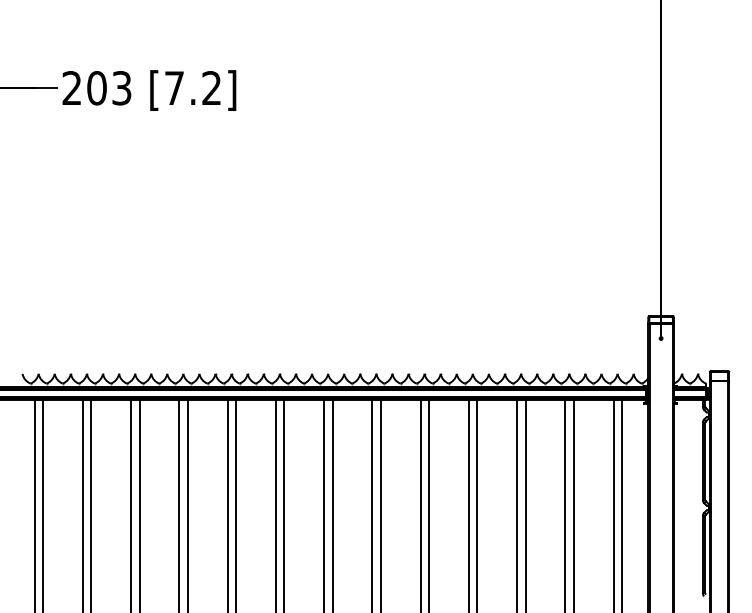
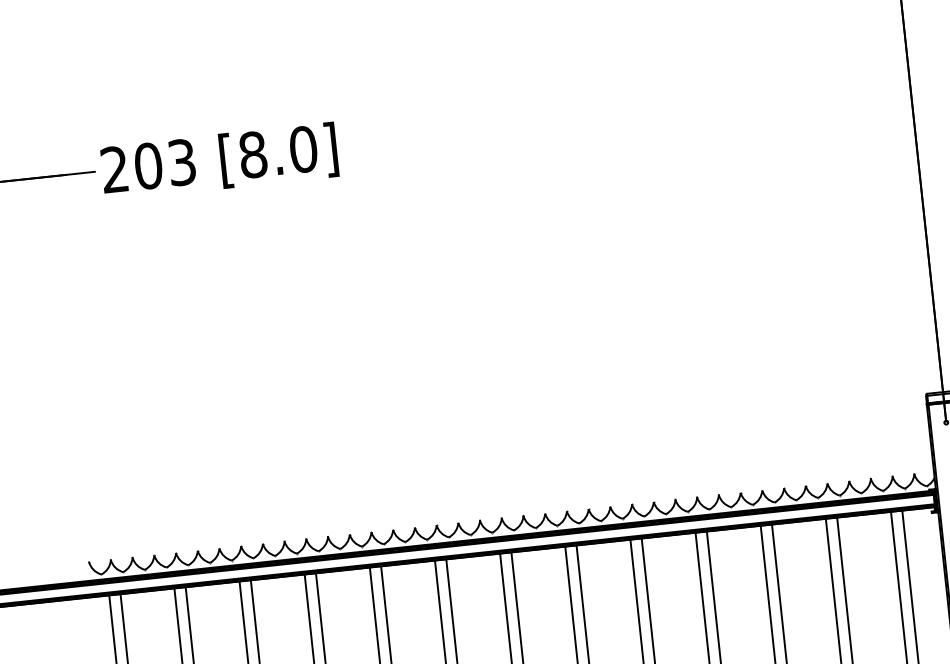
text: (192, 88) -> (277, 152), [7.2] -> [8.0]

